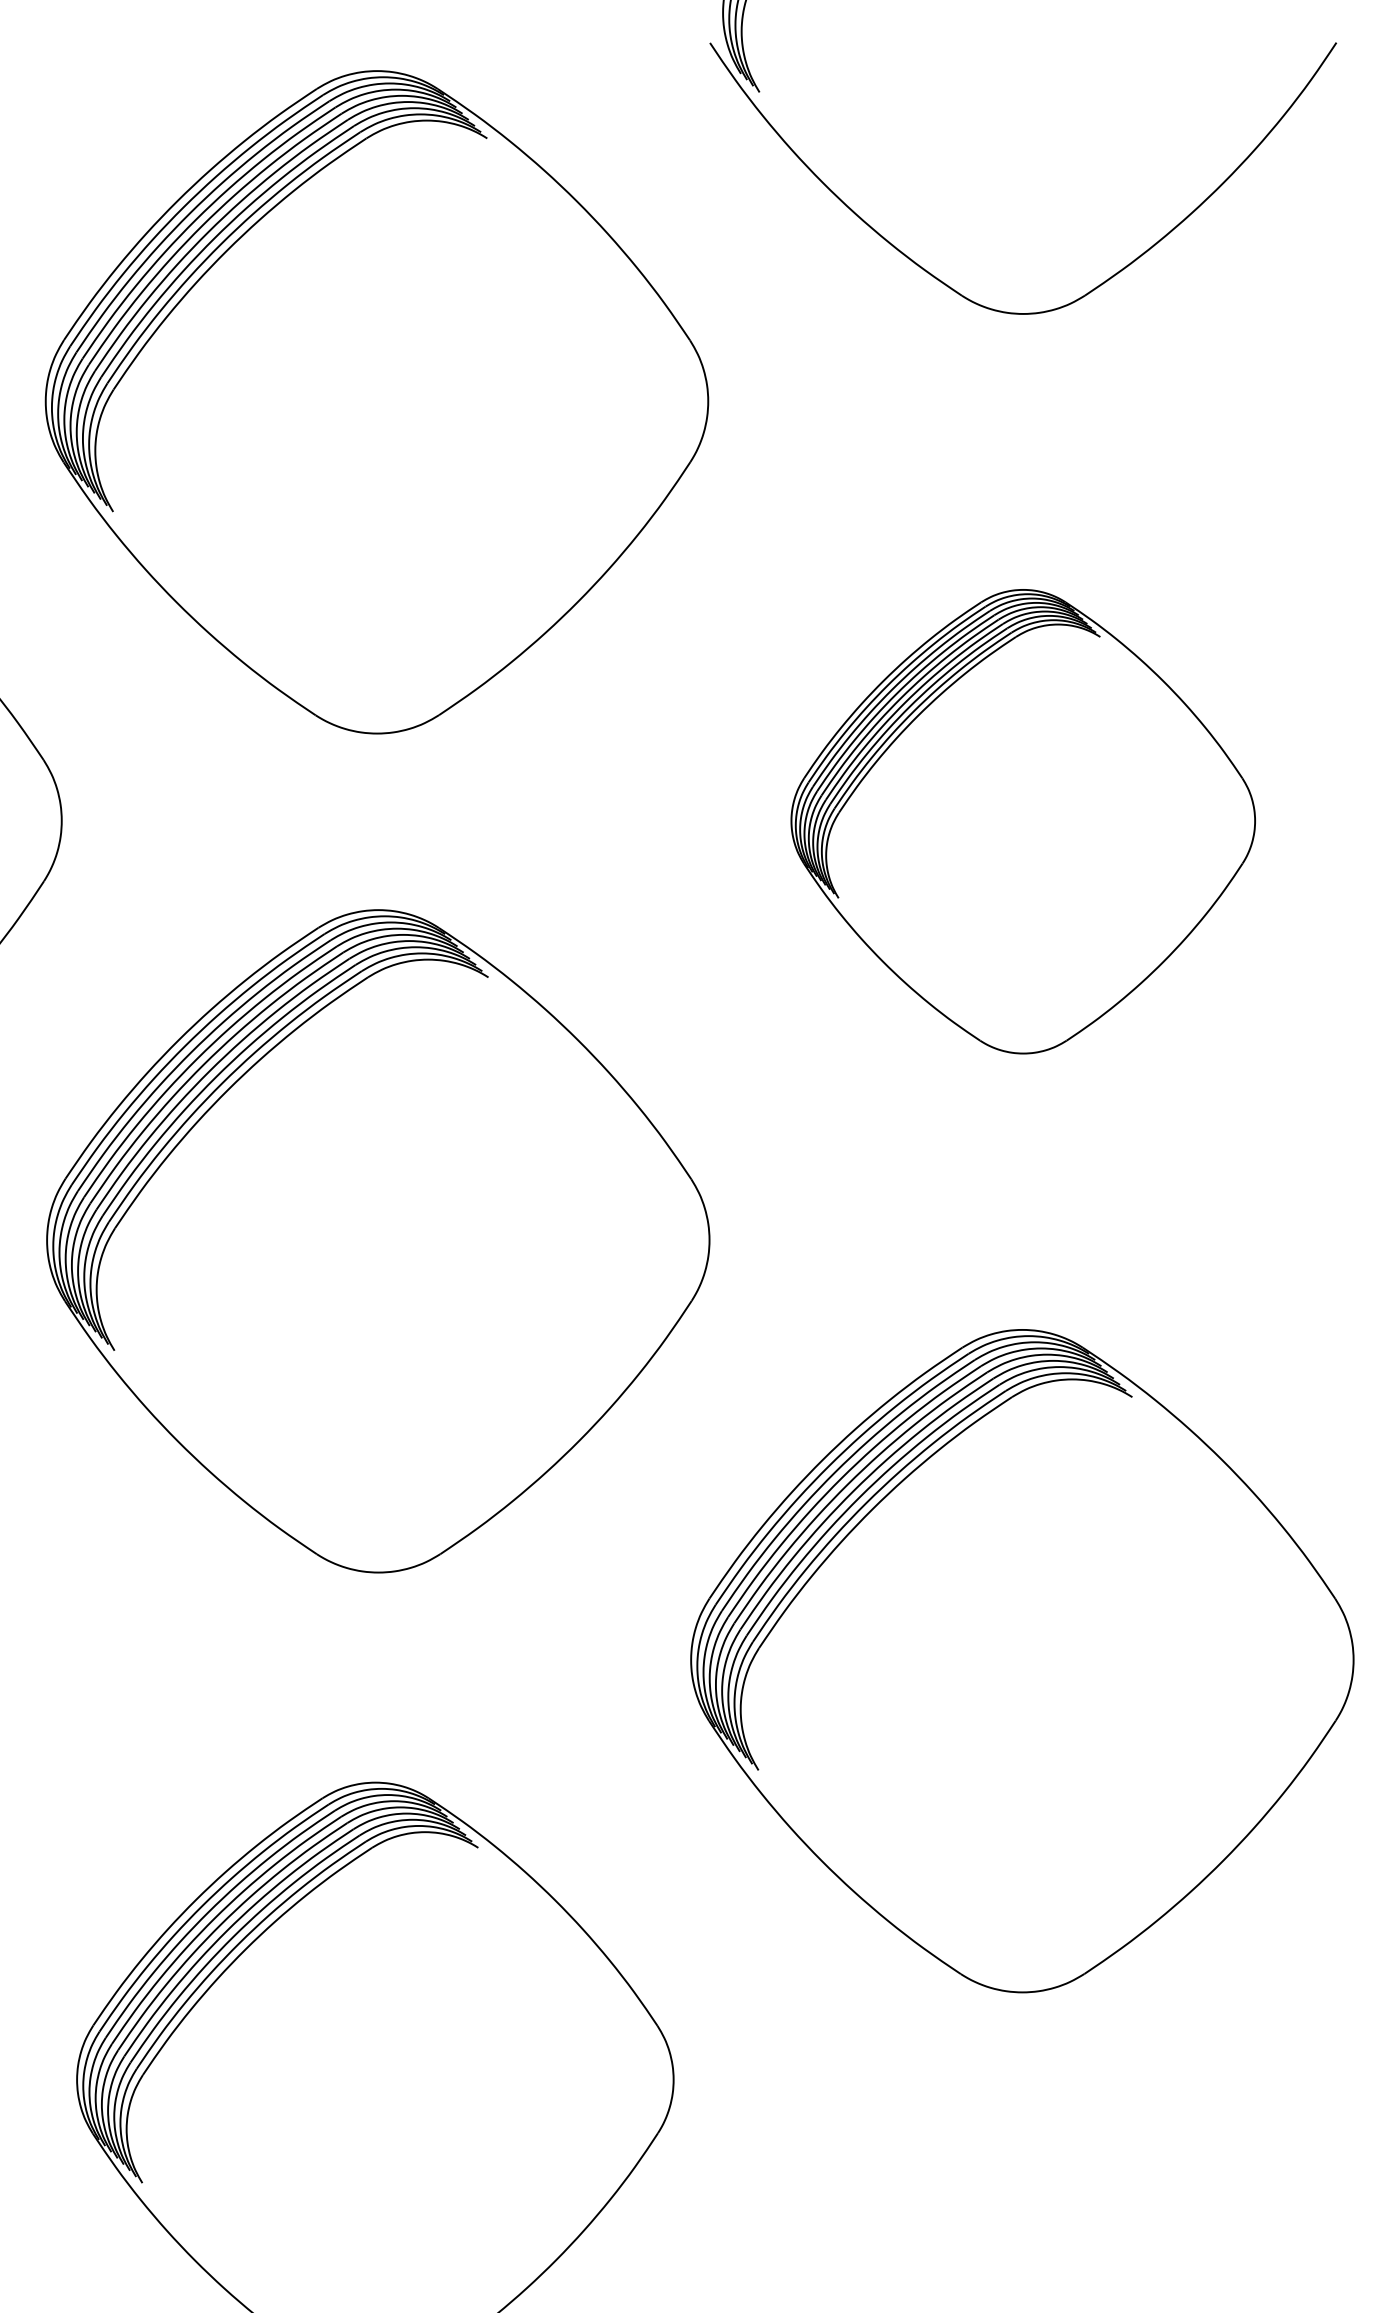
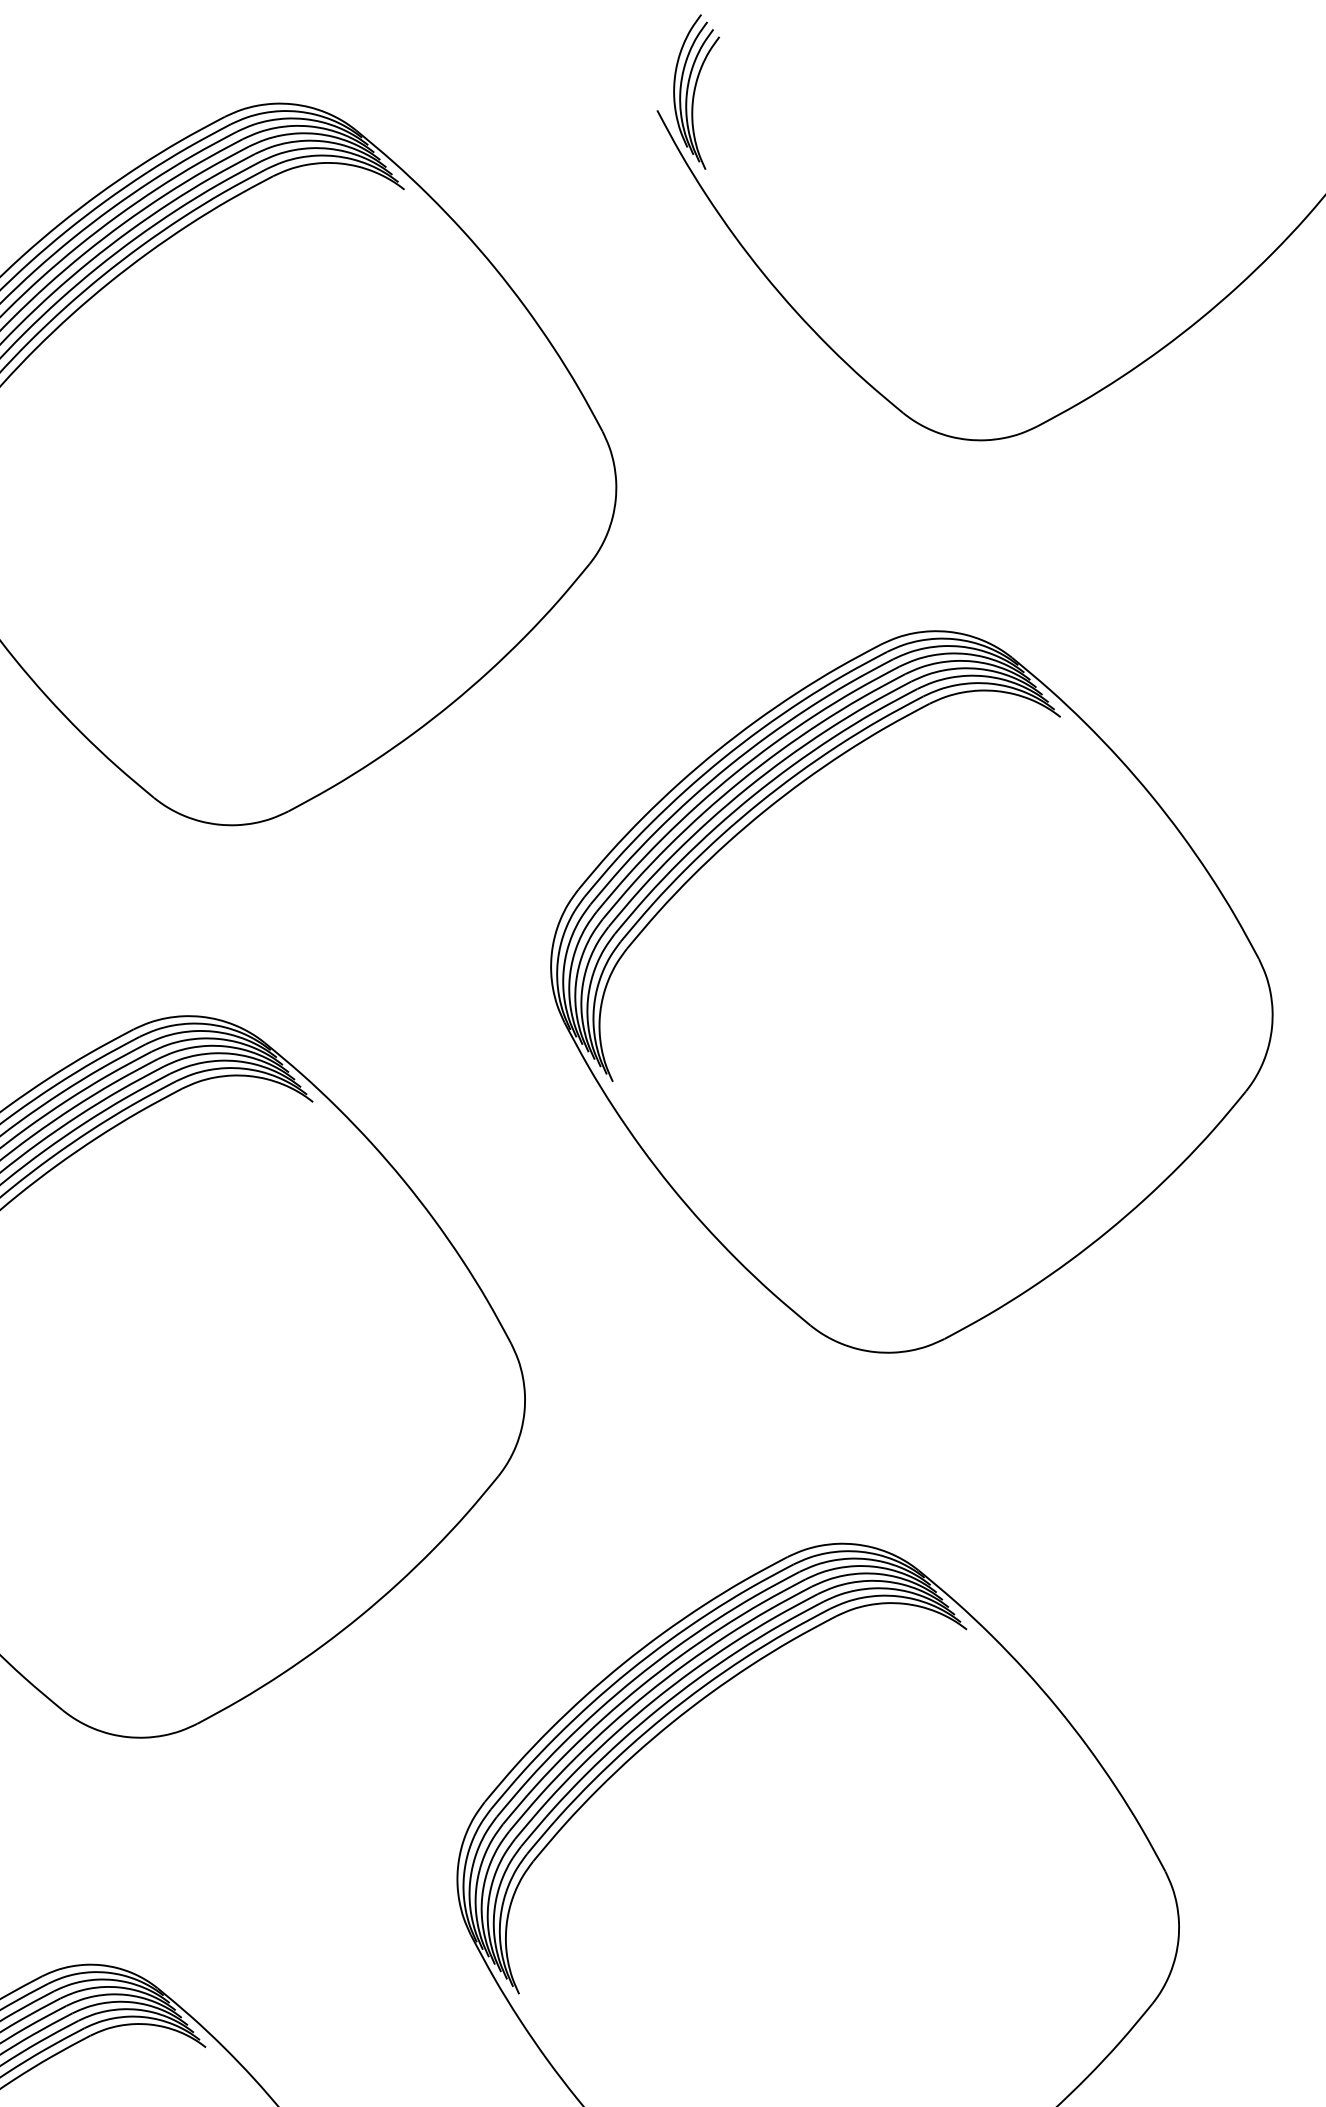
part: (1023, 821) -> (912, 991), size x1.43

